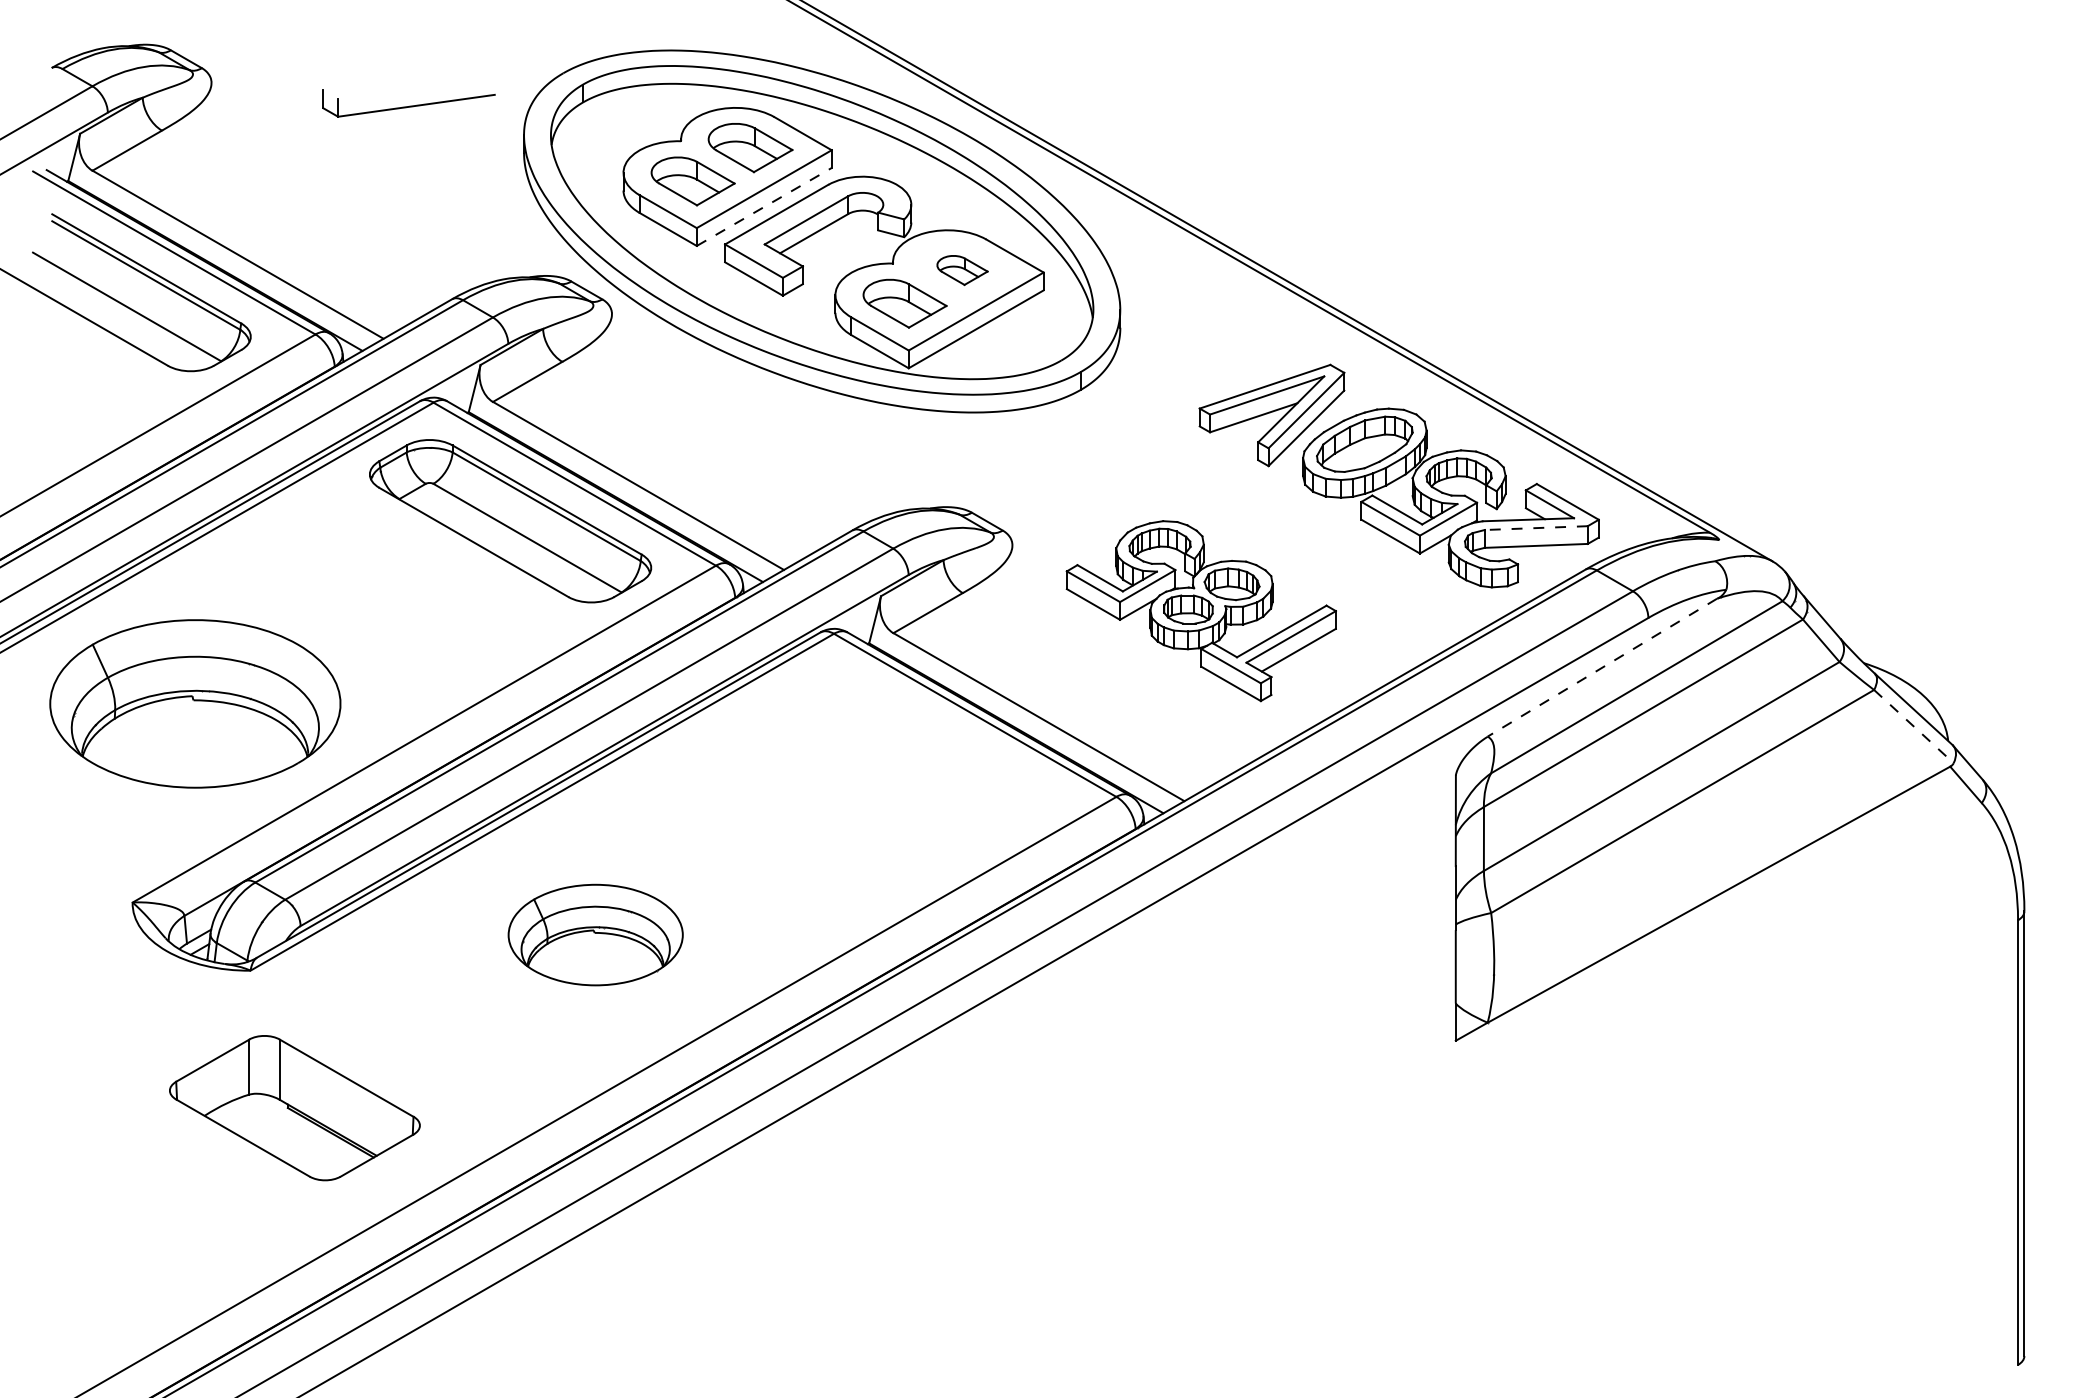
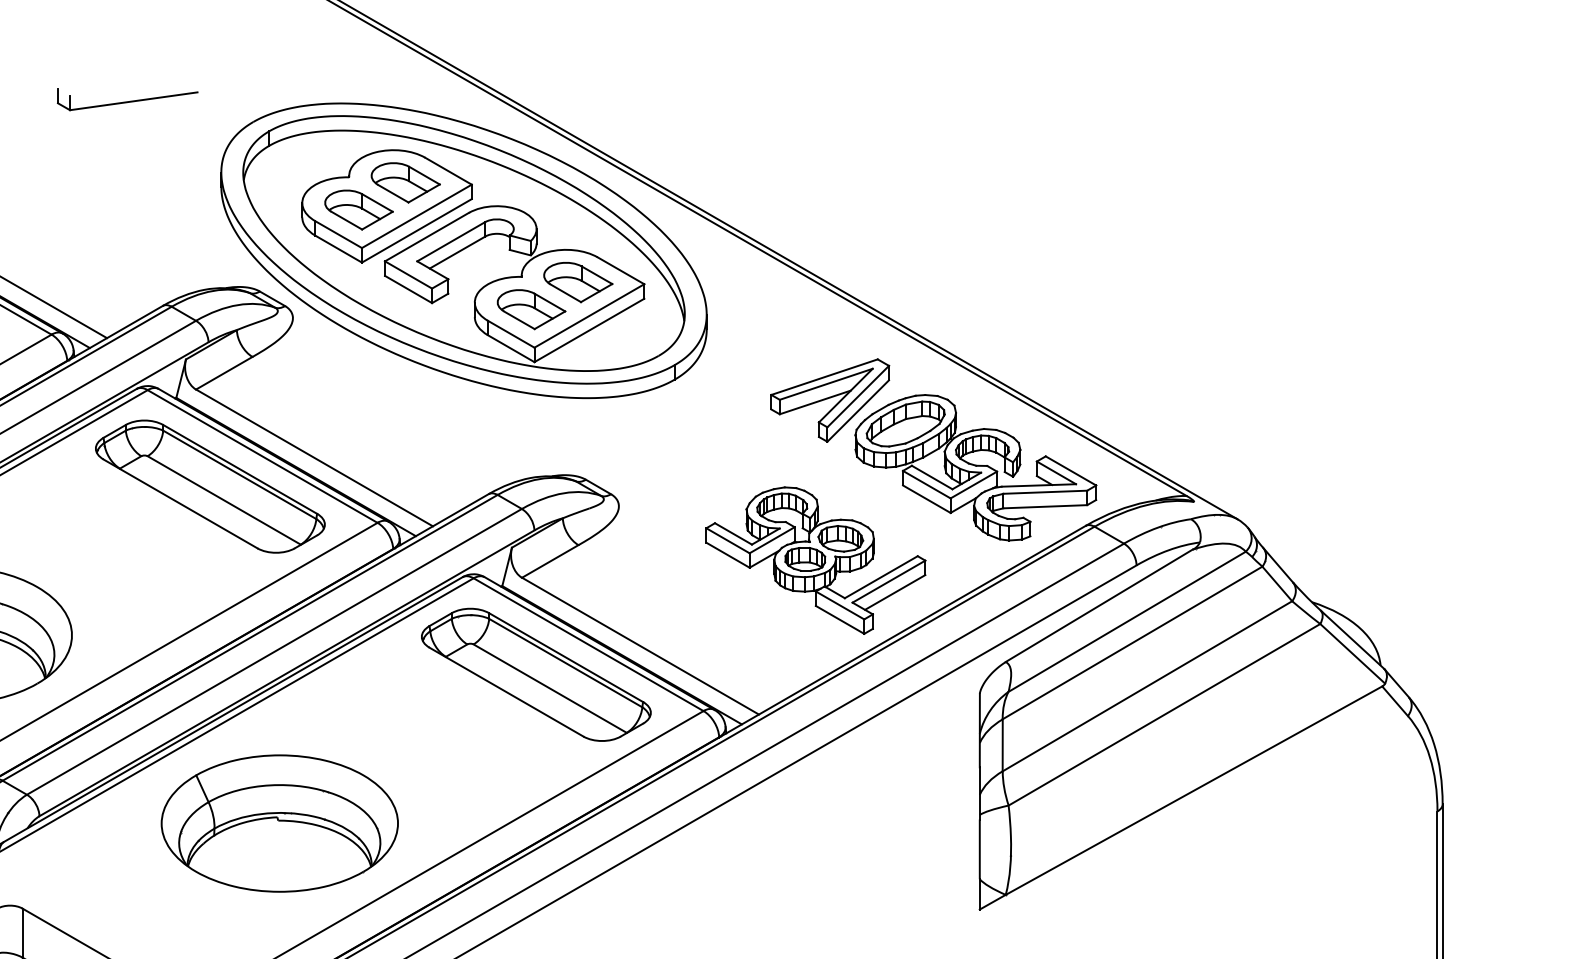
part: (408, 103) -> (127, 99), moved
line: (764, 206) -> (417, 230), dashed -> solid
part: (962, 270) -> (578, 282), size x1.67
line: (1536, 528) -> (1045, 492), dashed -> solid
part: (1200, 611) -> (815, 560), moved
line: (1602, 667) -> (1099, 605), dashed -> solid
line: (1914, 726) -> (1353, 653), dashed -> solid
part: (910, 752) -> (535, 674), added
part: (595, 934) -> (279, 823), size x1.67

